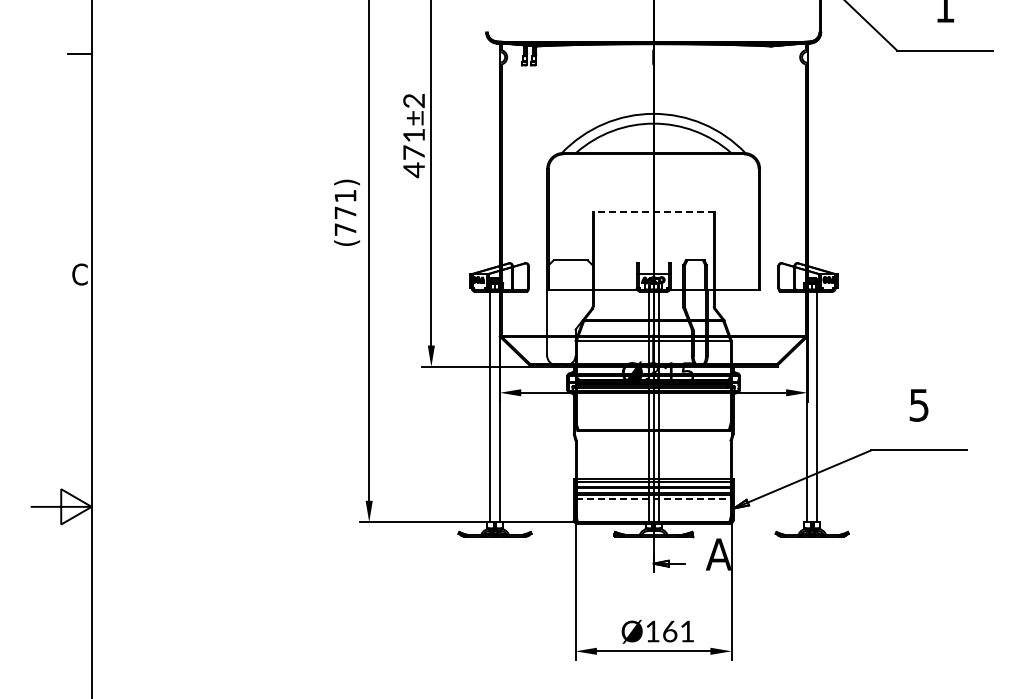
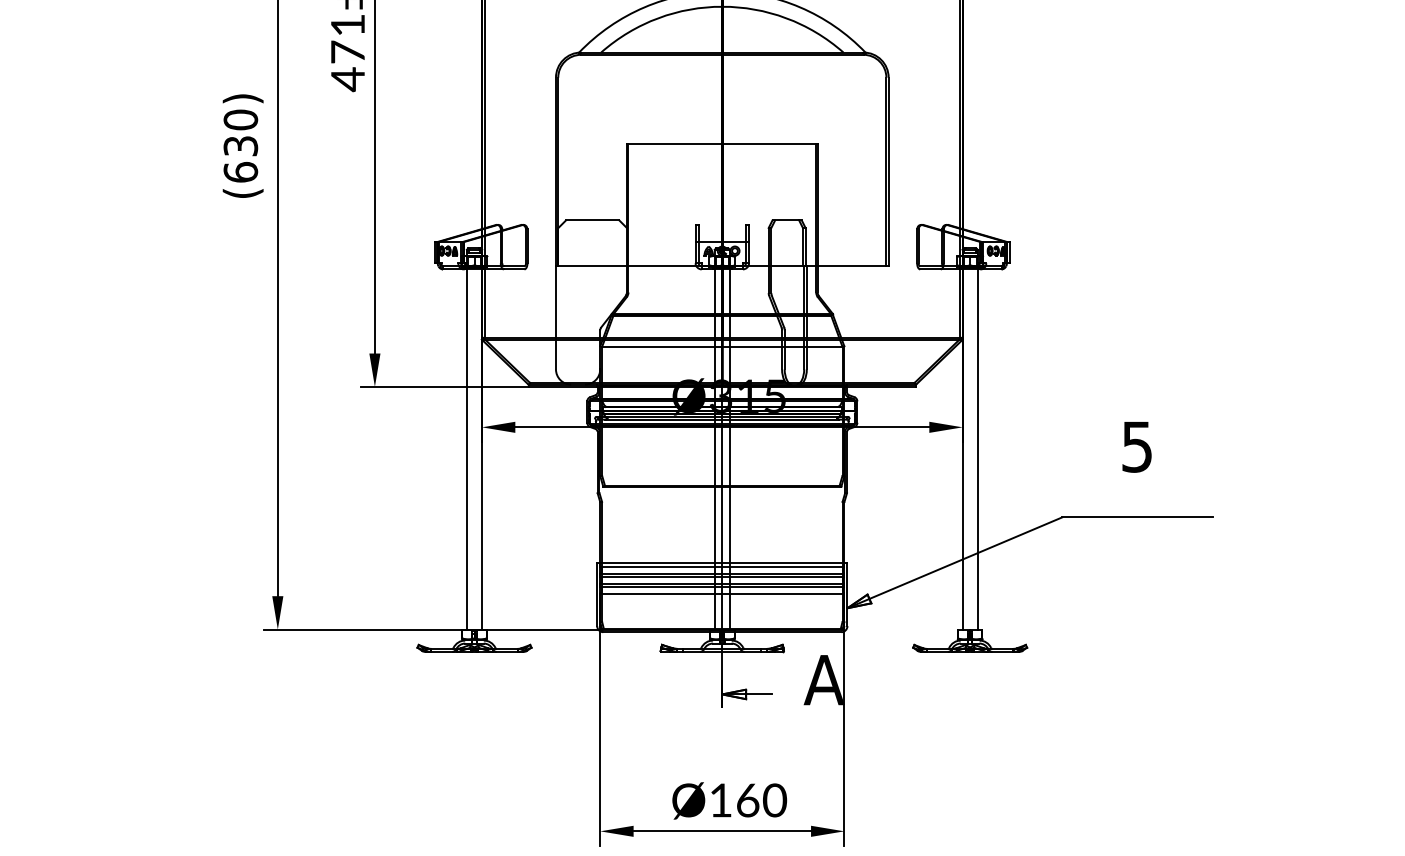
line: (653, 211) -> (722, 144), dashed -> solid
text: (345, 212) -> (240, 145), (771) -> (630)
line: (654, 499) -> (723, 594), dashed -> solid
text: (687, 631) -> (775, 800), Ø161 -> Ø160

